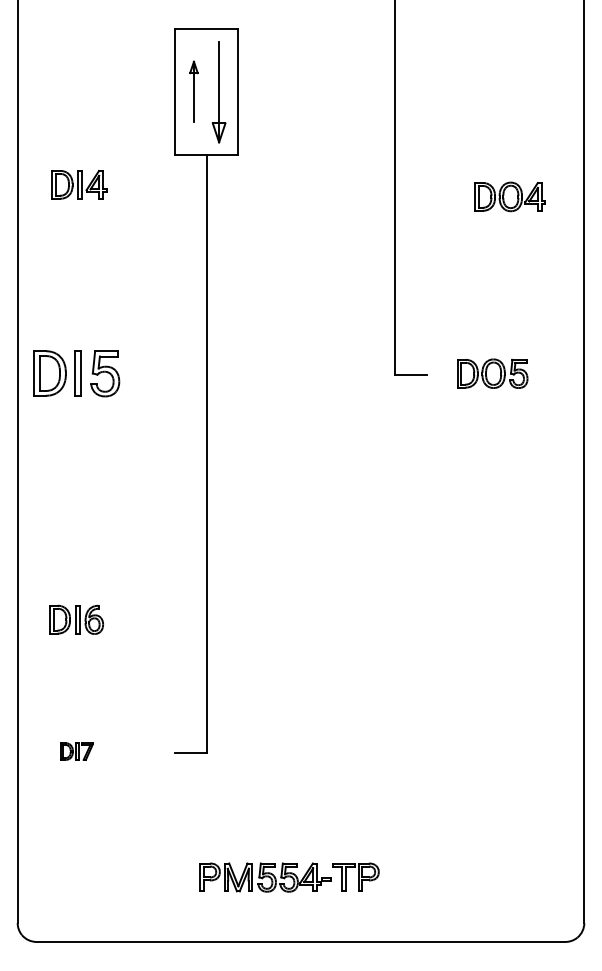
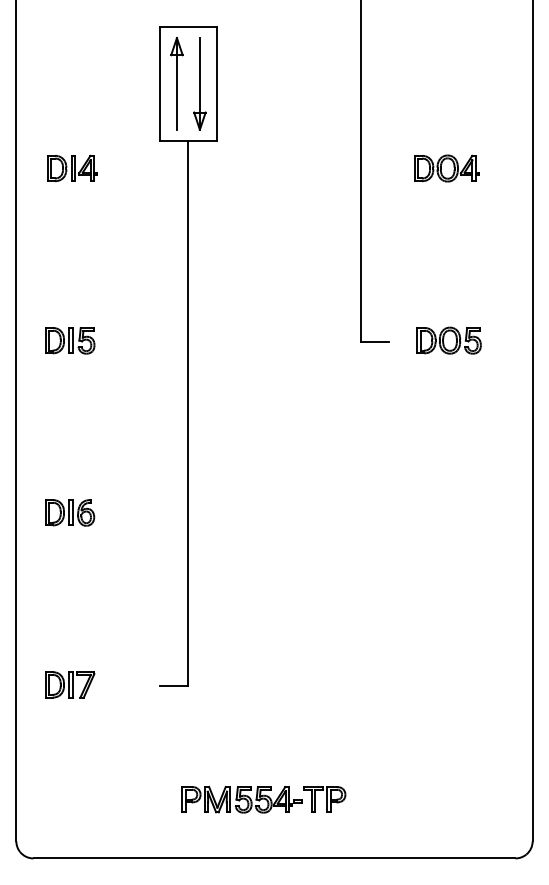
part: (193, 91) -> (176, 83), size x1.67
part: (509, 196) -> (446, 168), moved
part: (77, 373) -> (70, 340), size x0.62
part: (77, 619) -> (70, 512), moved
part: (77, 751) -> (70, 684), size x1.67

